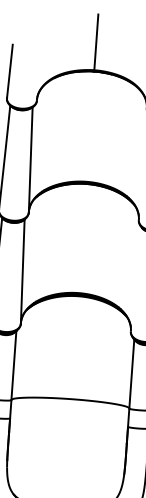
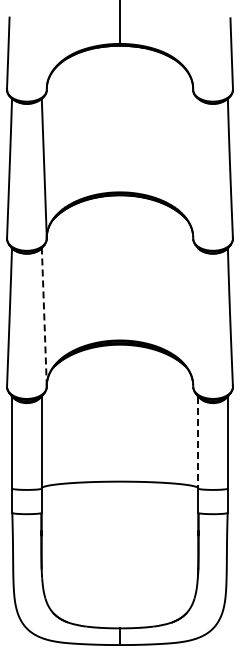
line: (22, 270) -> (44, 316), solid -> dashed
line: (131, 373) -> (198, 442), solid -> dashed

